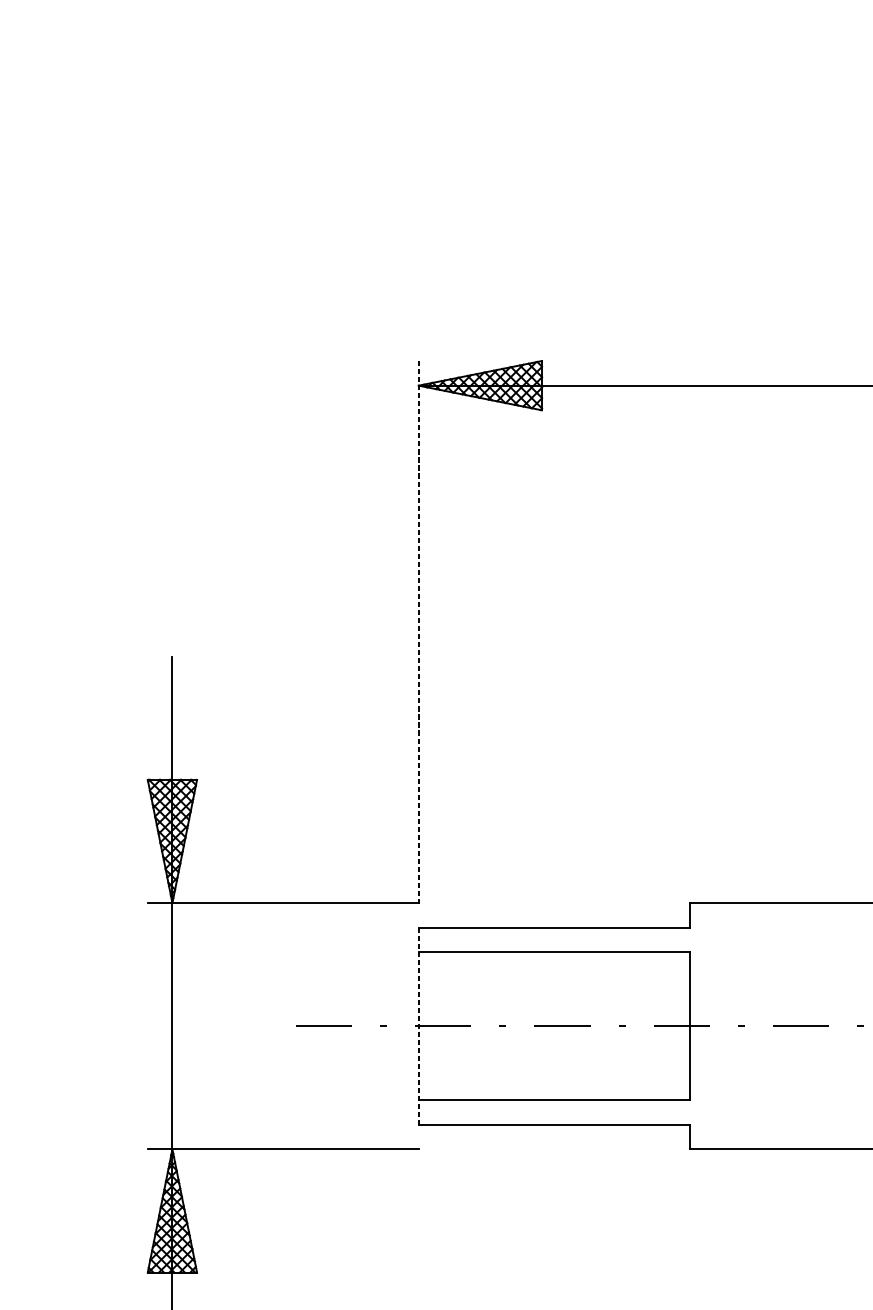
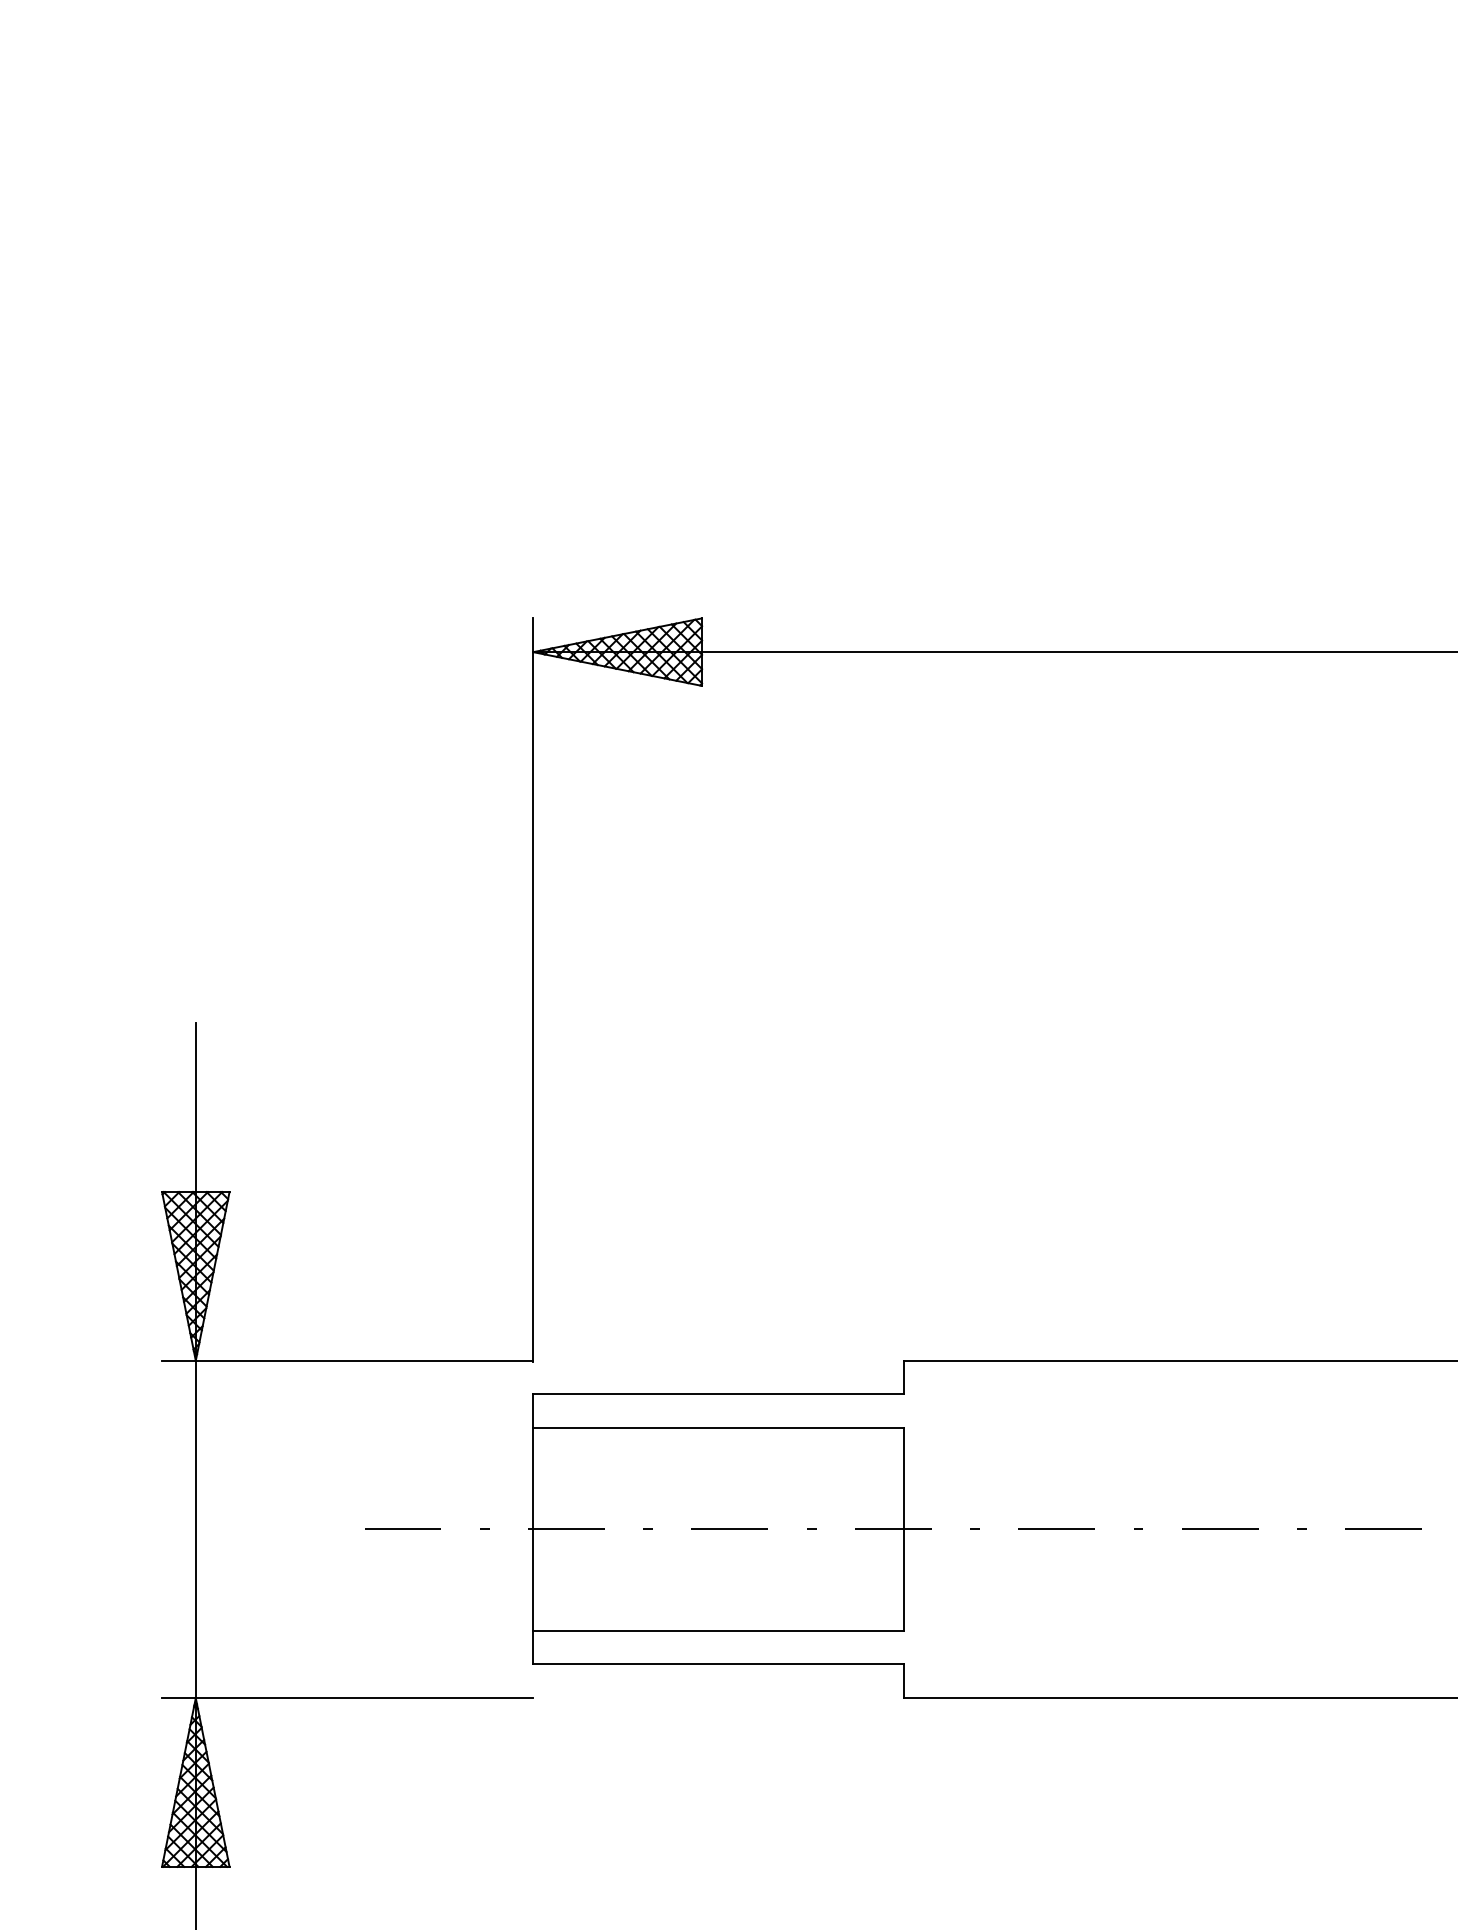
line: (418, 631) -> (533, 989), dashed -> solid
line: (418, 1026) -> (533, 1529), dashed -> solid

